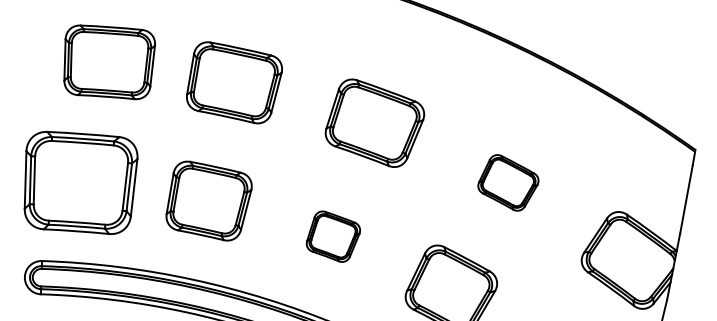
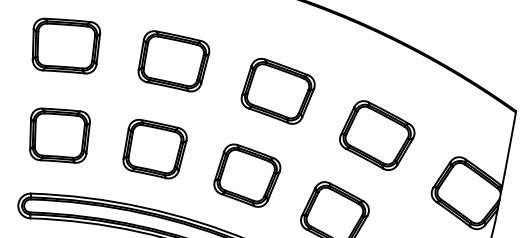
part: (109, 62) -> (66, 46), moved
part: (80, 182) -> (59, 135), size x0.71
part: (508, 182) -> (377, 135), size x1.67
part: (333, 236) -> (247, 175), size x1.67

